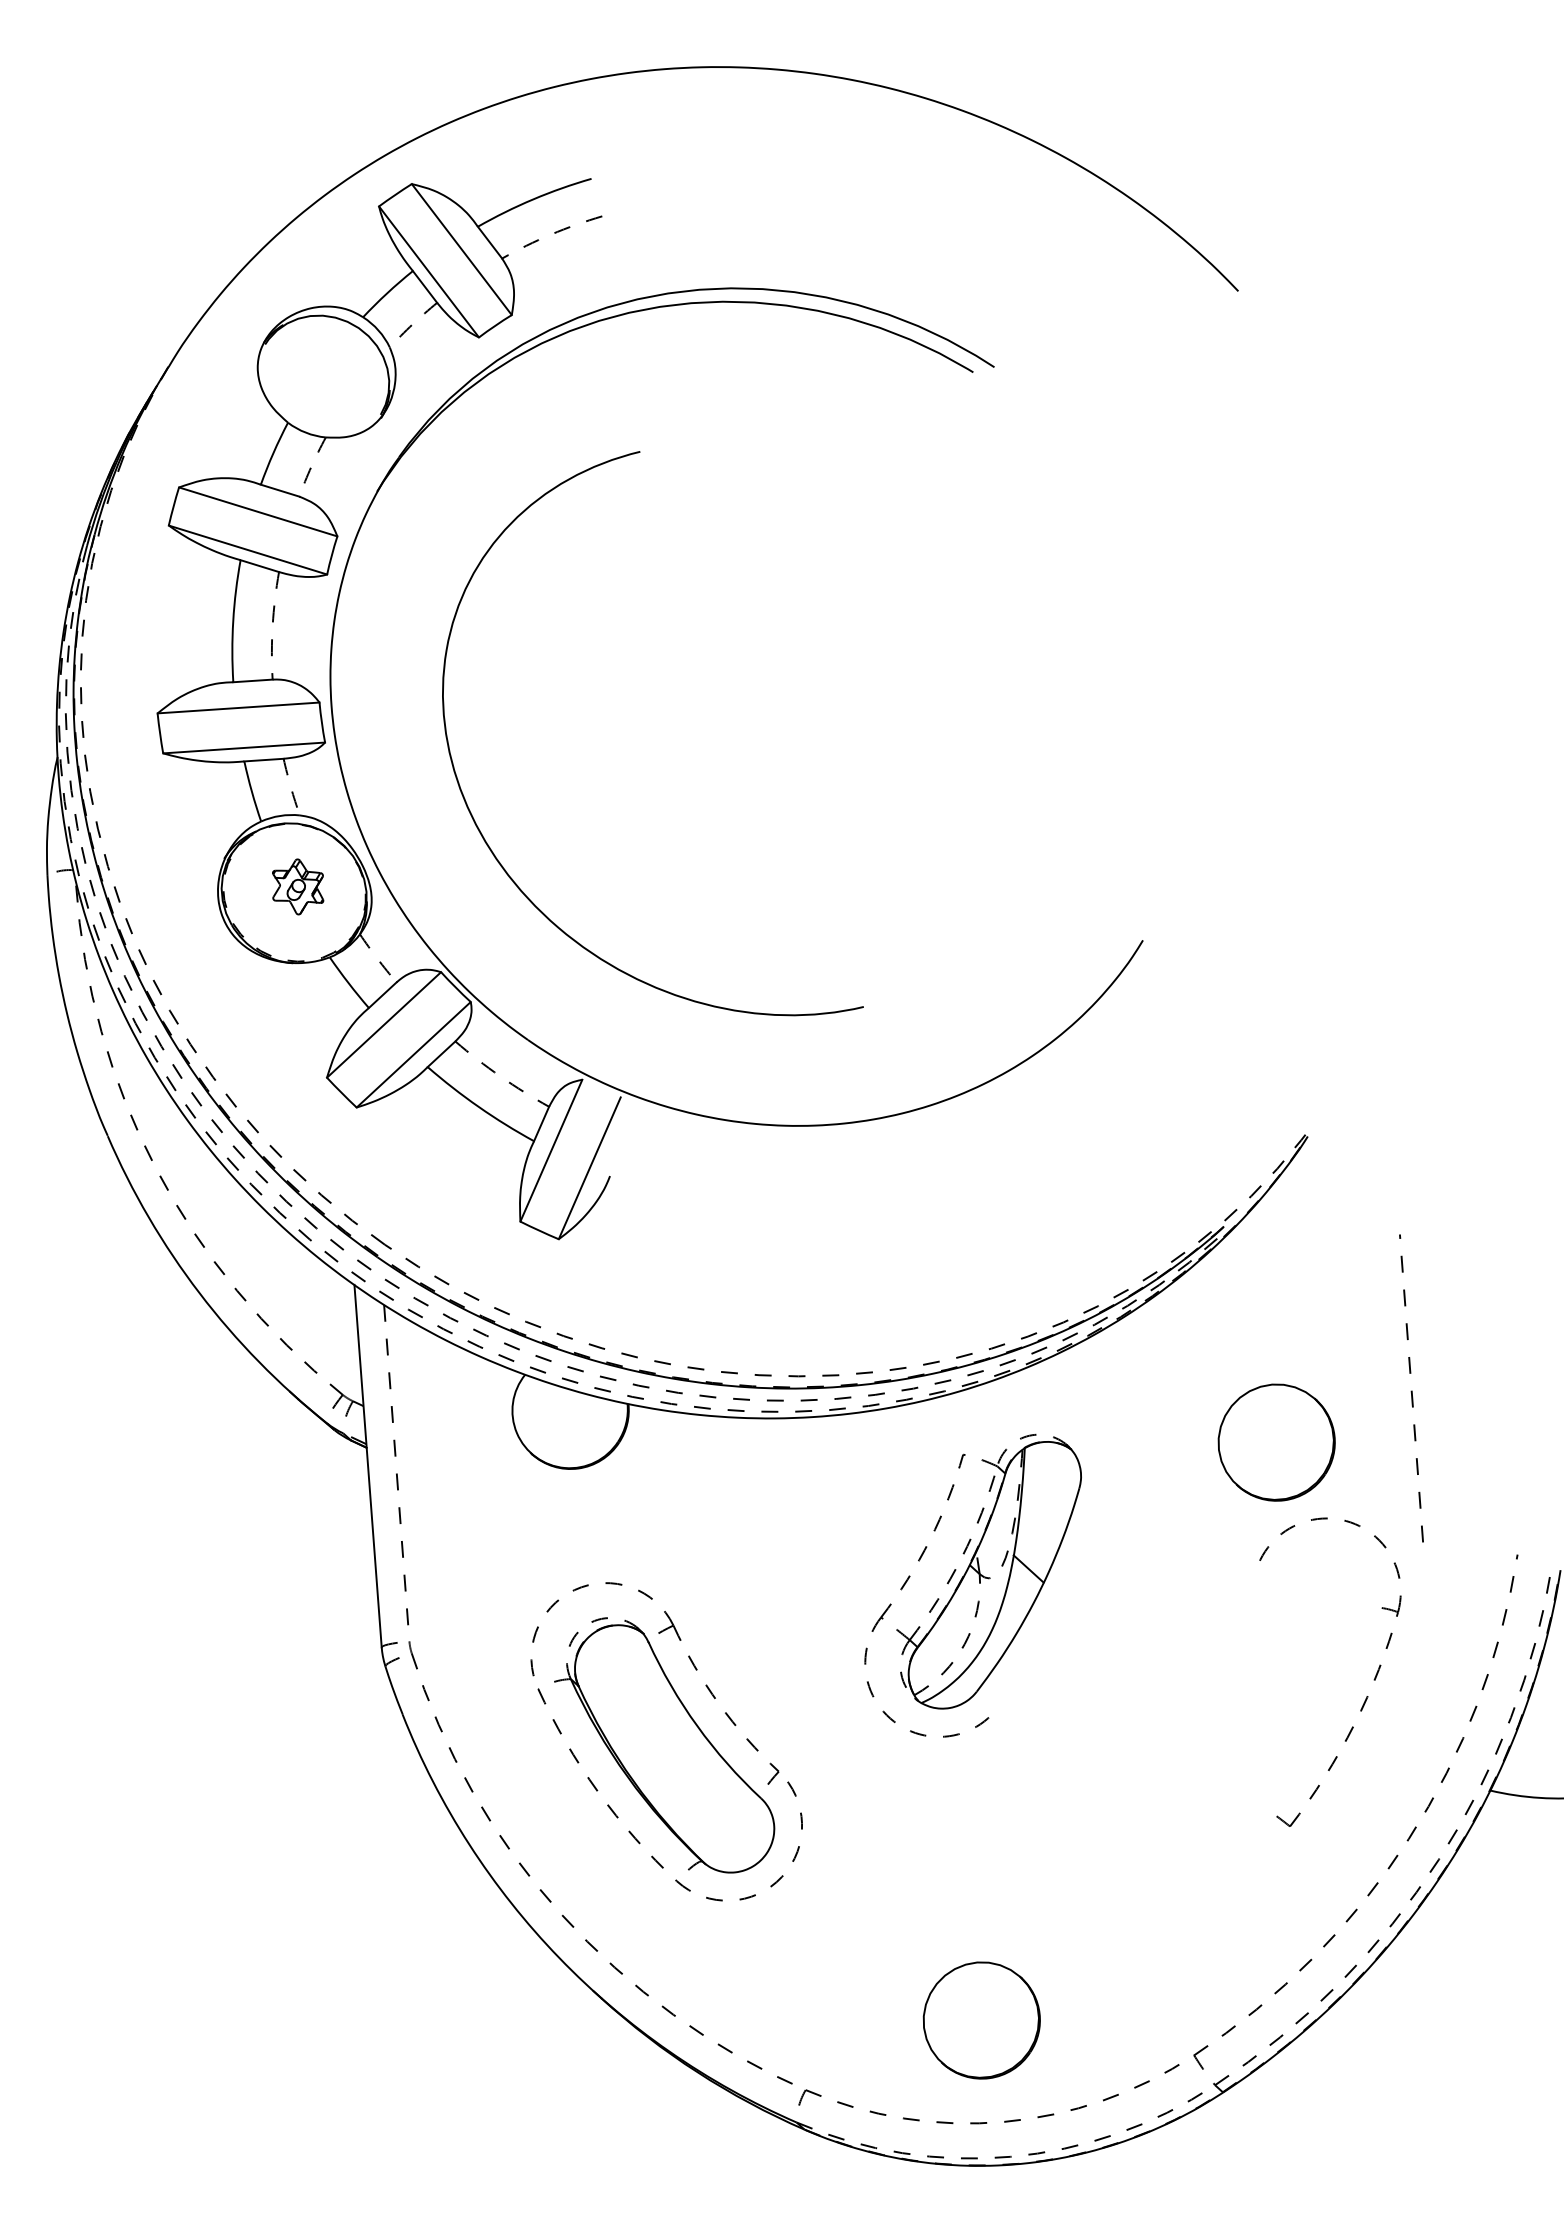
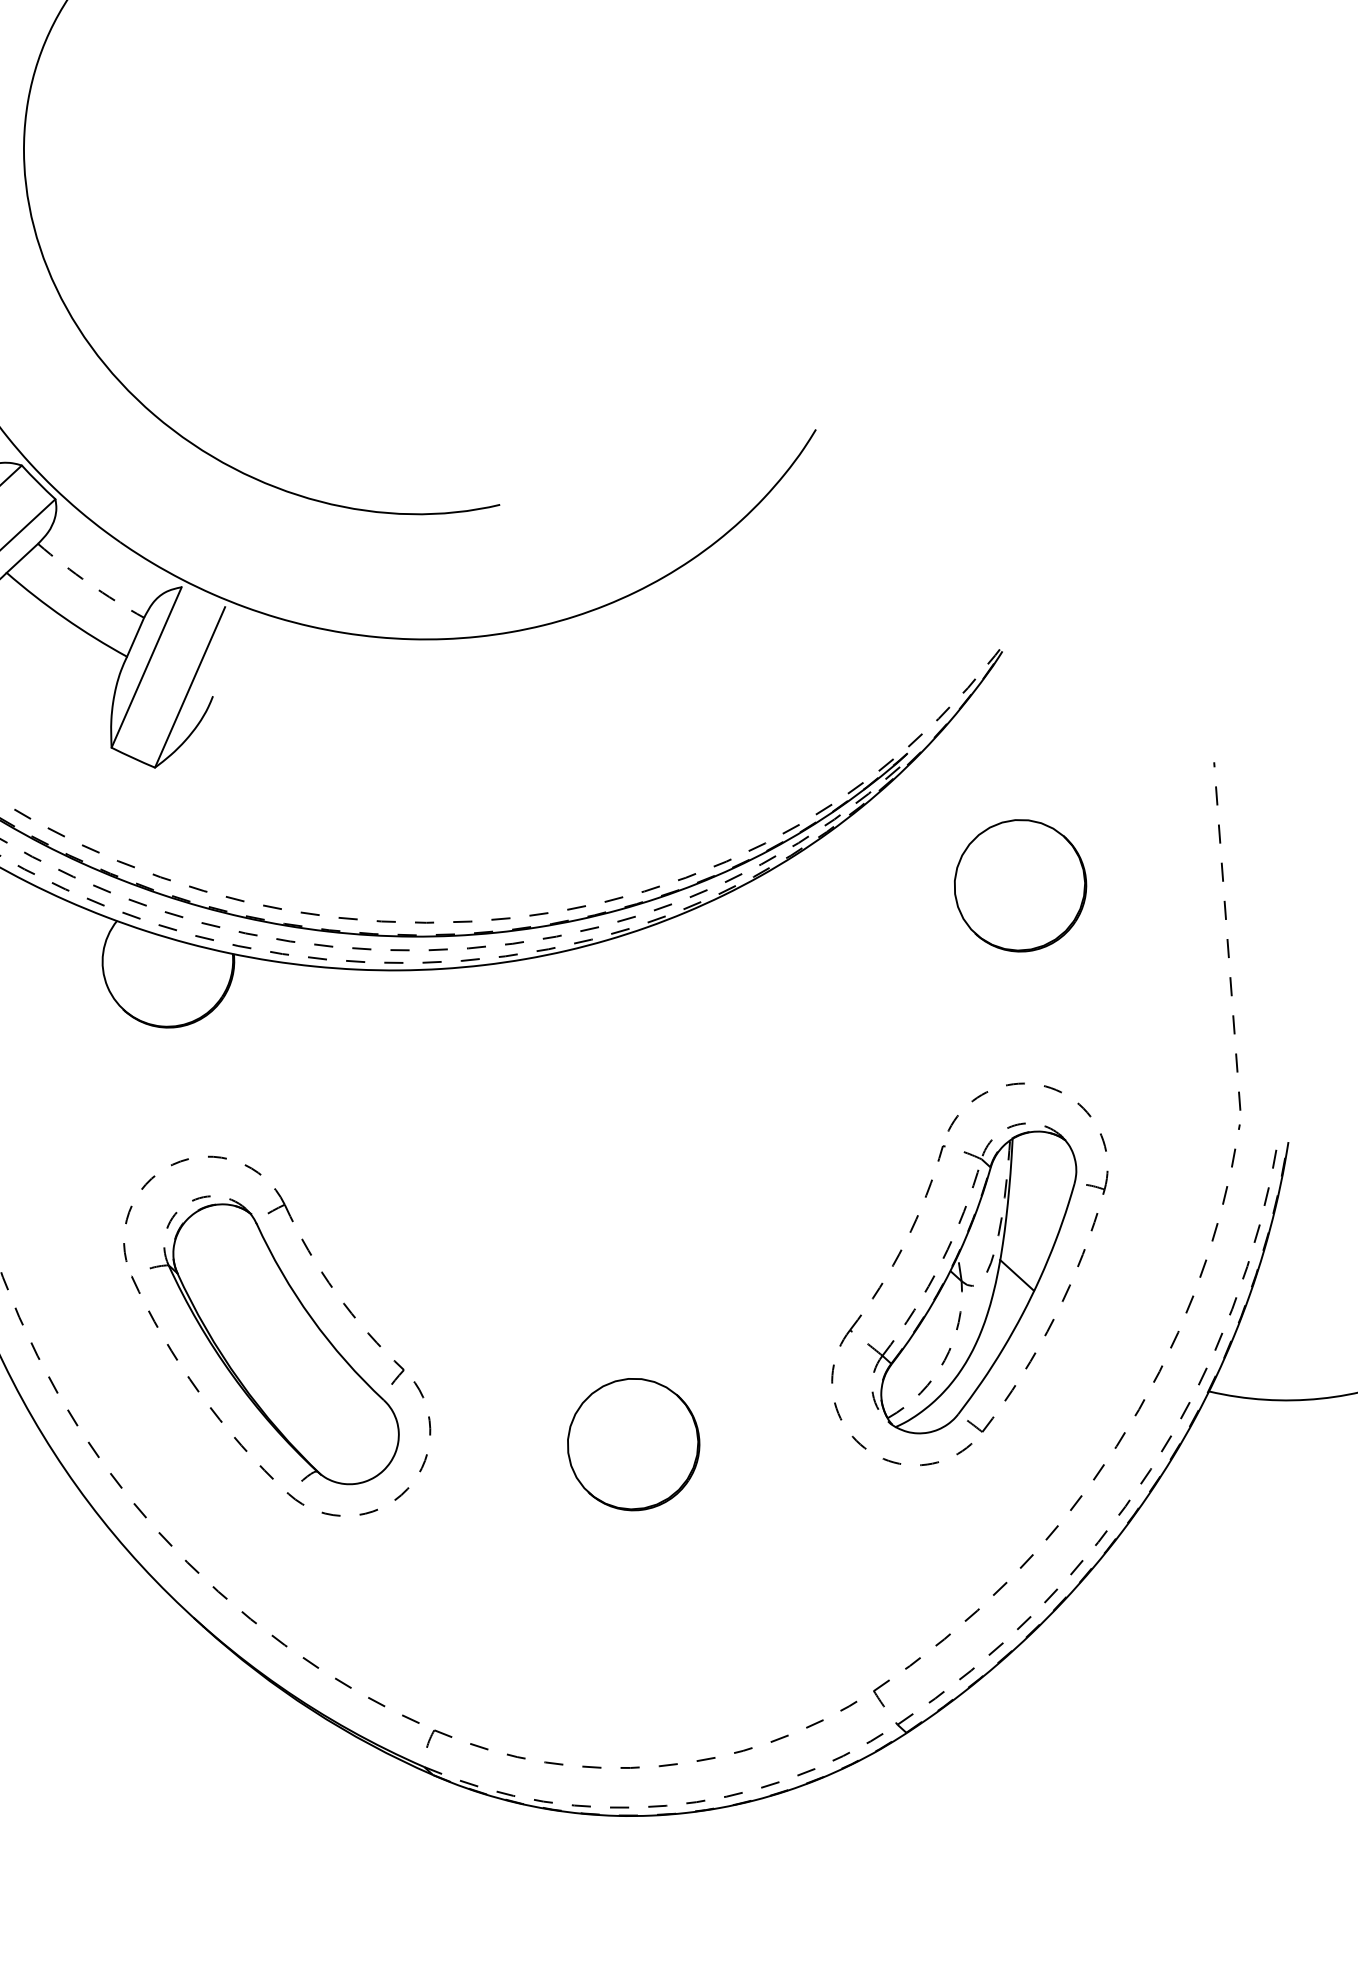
line: (1411, 1390) -> (1227, 938), moved
part: (1276, 1442) -> (1020, 885), moved
part: (972, 1585) -> (953, 1294), moved
part: (981, 2020) -> (633, 1444), moved

